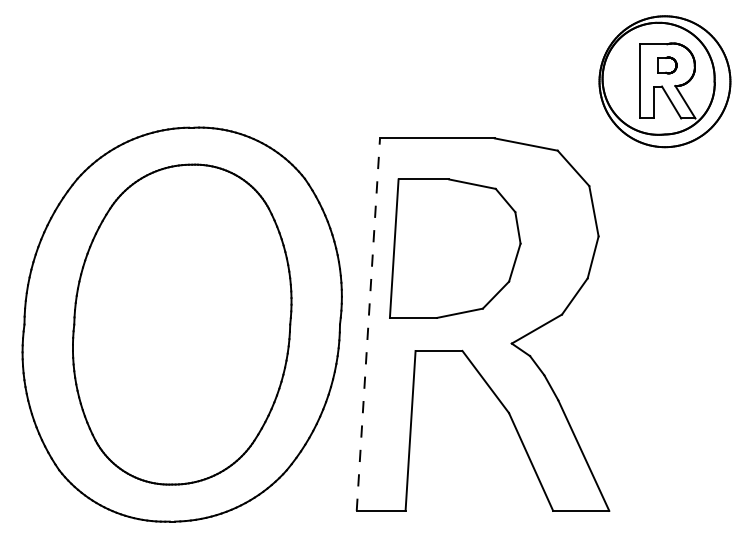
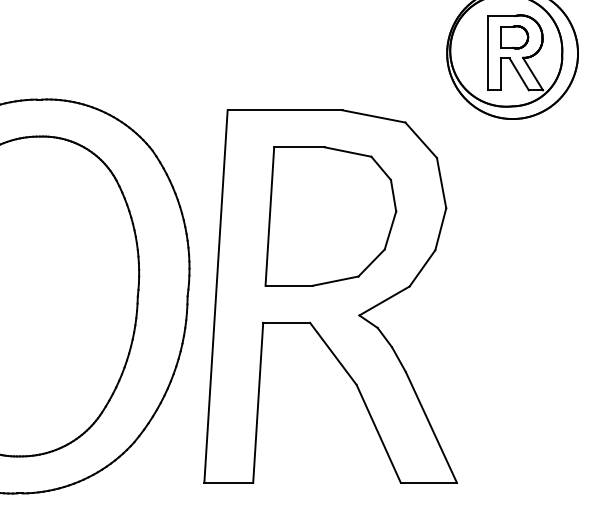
part: (667, 65) -> (515, 37), size x1.43
part: (455, 248) -> (331, 216), moved
line: (368, 324) -> (216, 296), dashed -> solid

